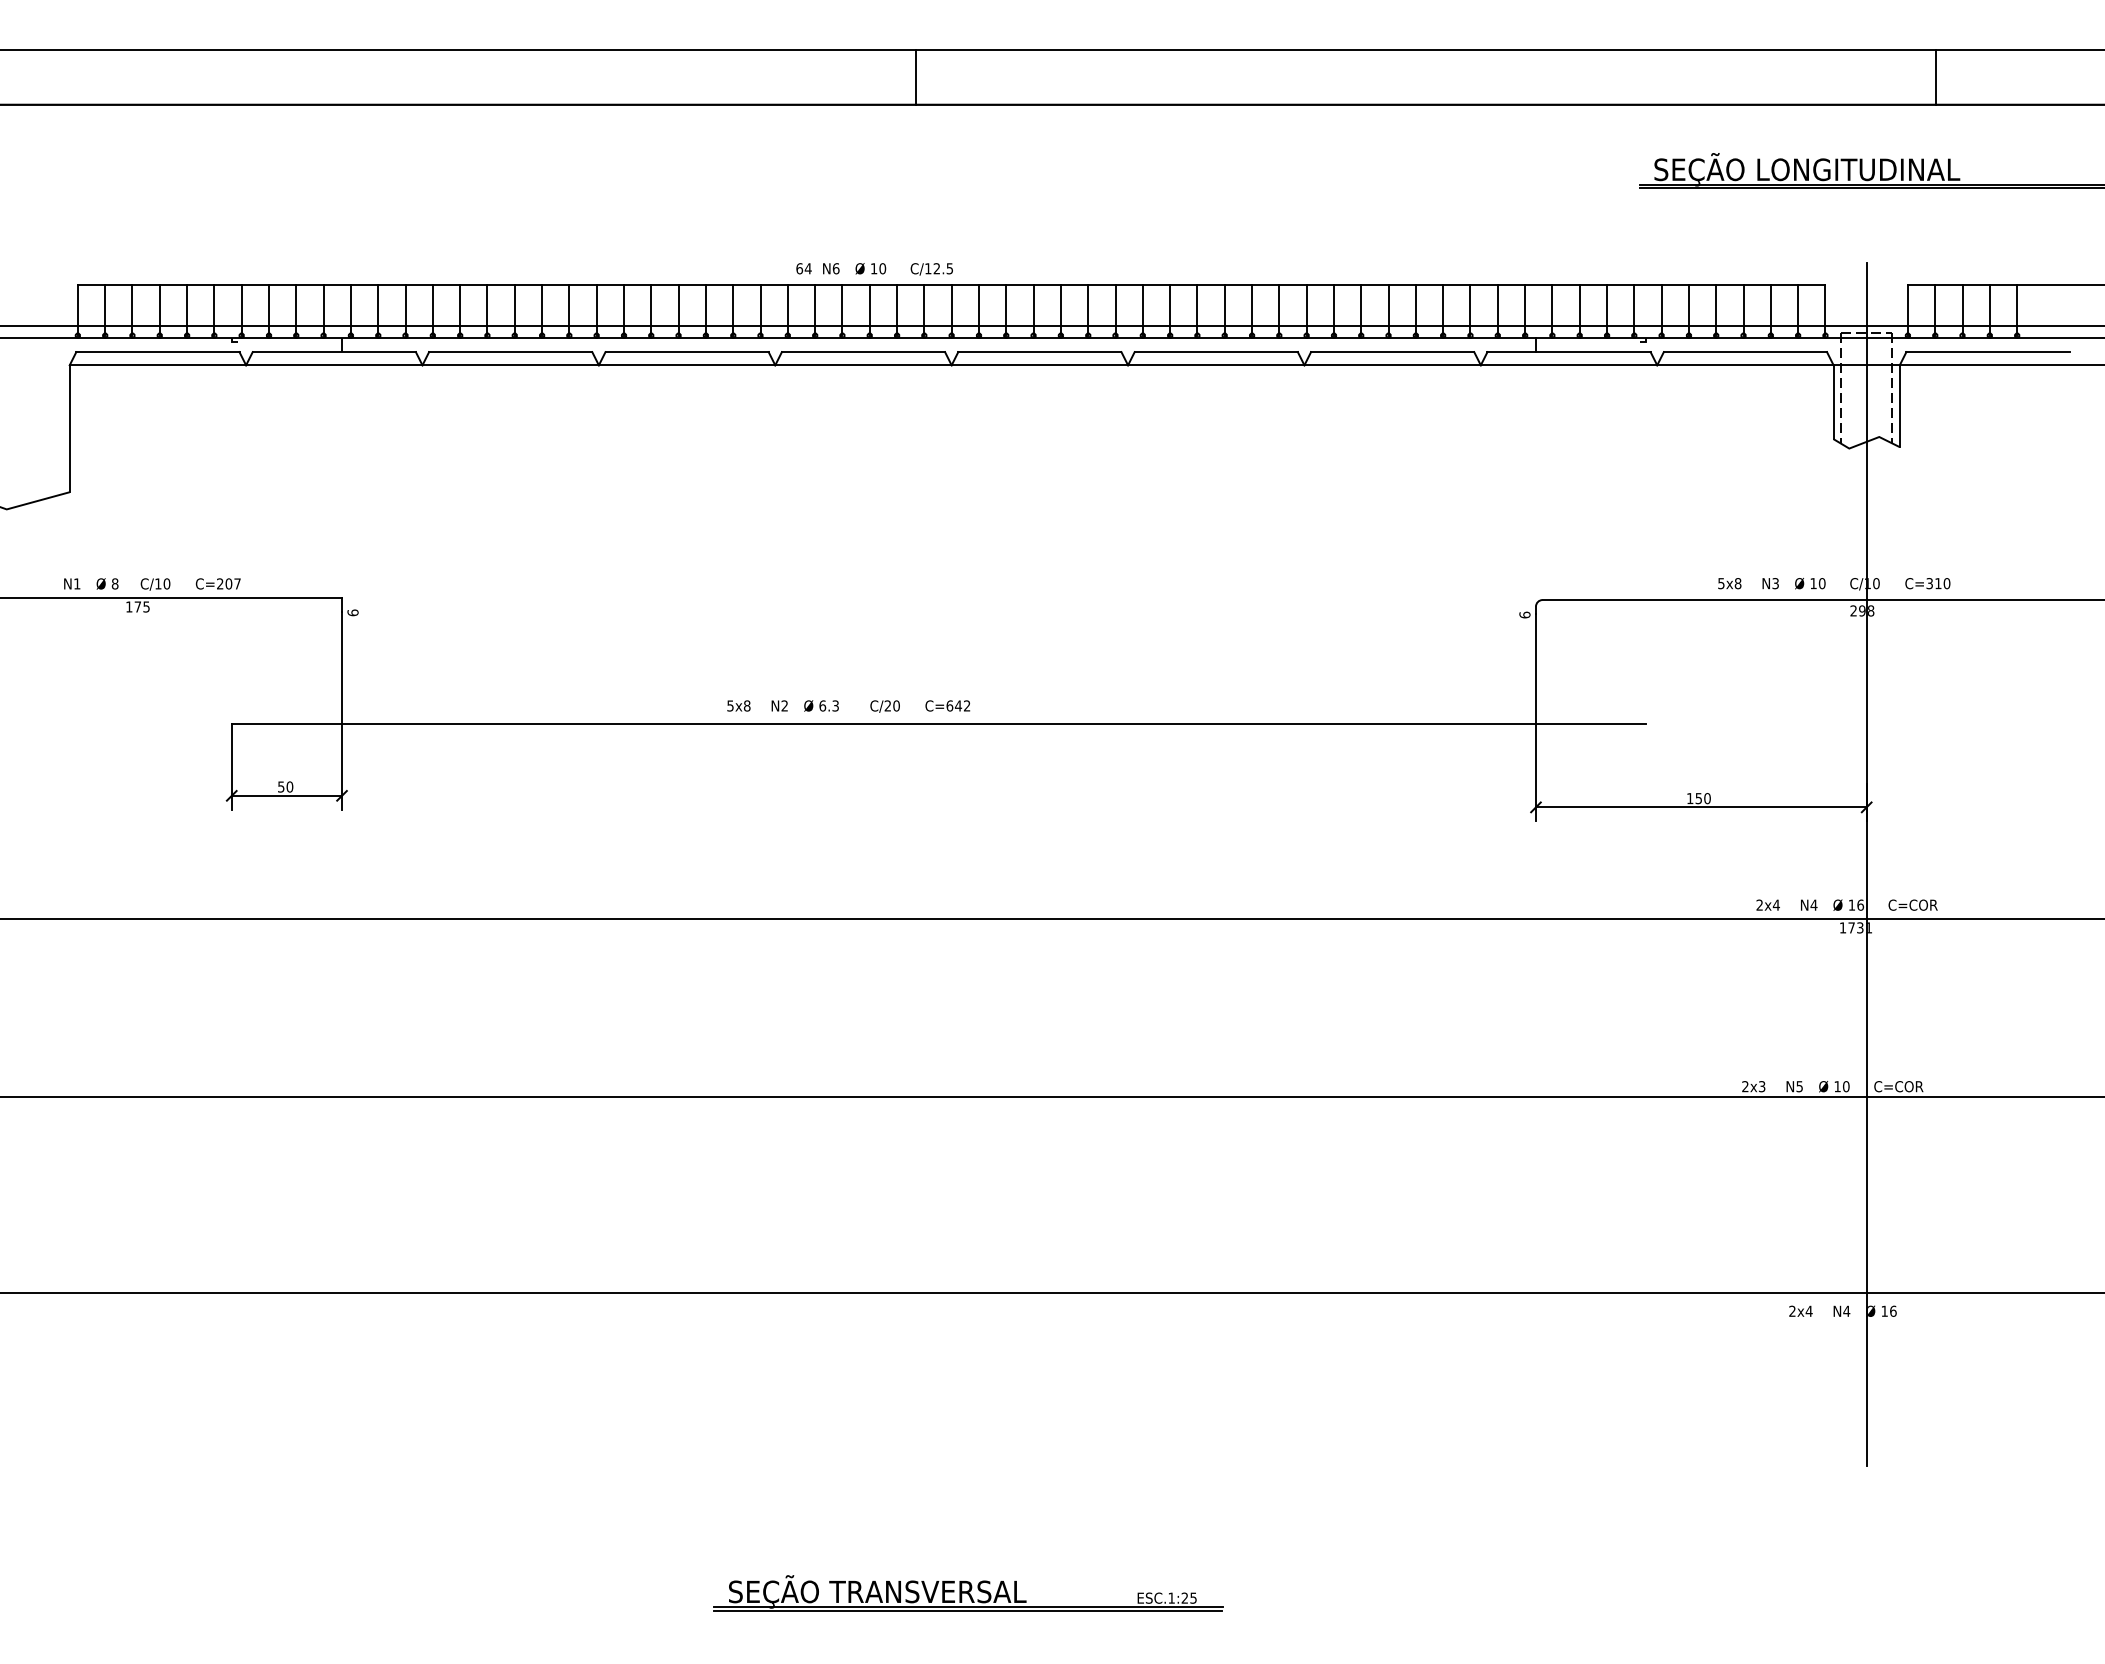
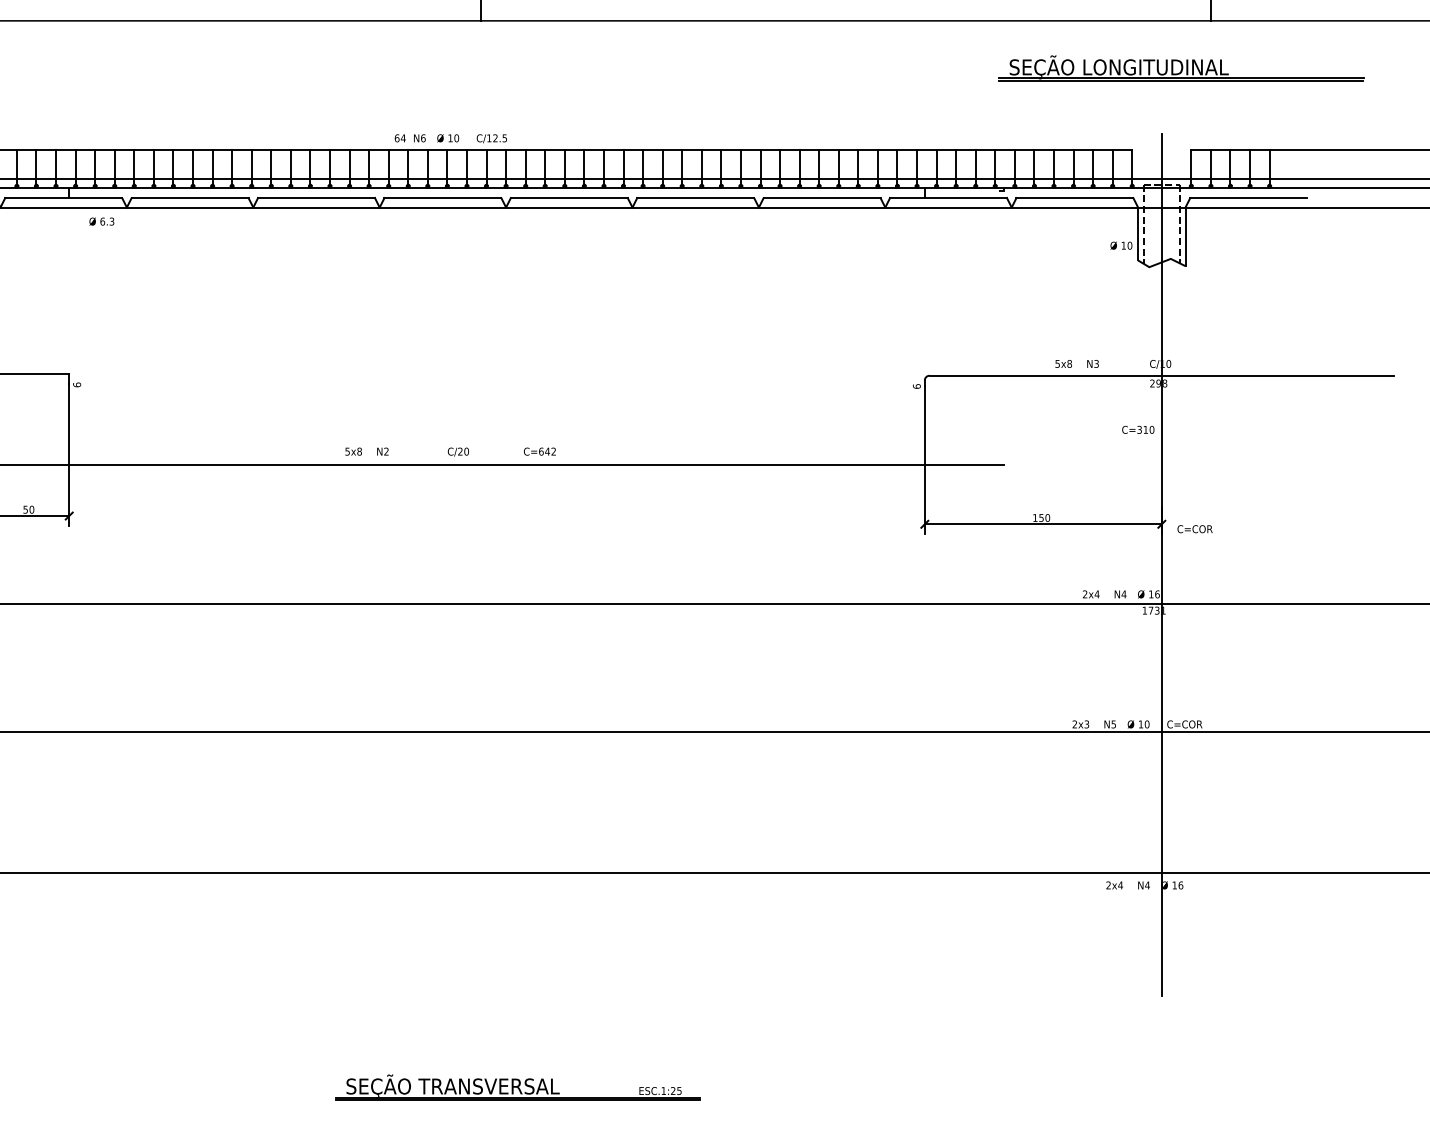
text: (1810, 583) -> (1121, 245), moved
text: (1927, 583) -> (1138, 429), moved
text: (821, 705) -> (101, 221), moved
text: (947, 705) -> (539, 451), moved
text: (1912, 904) -> (1194, 528), moved

